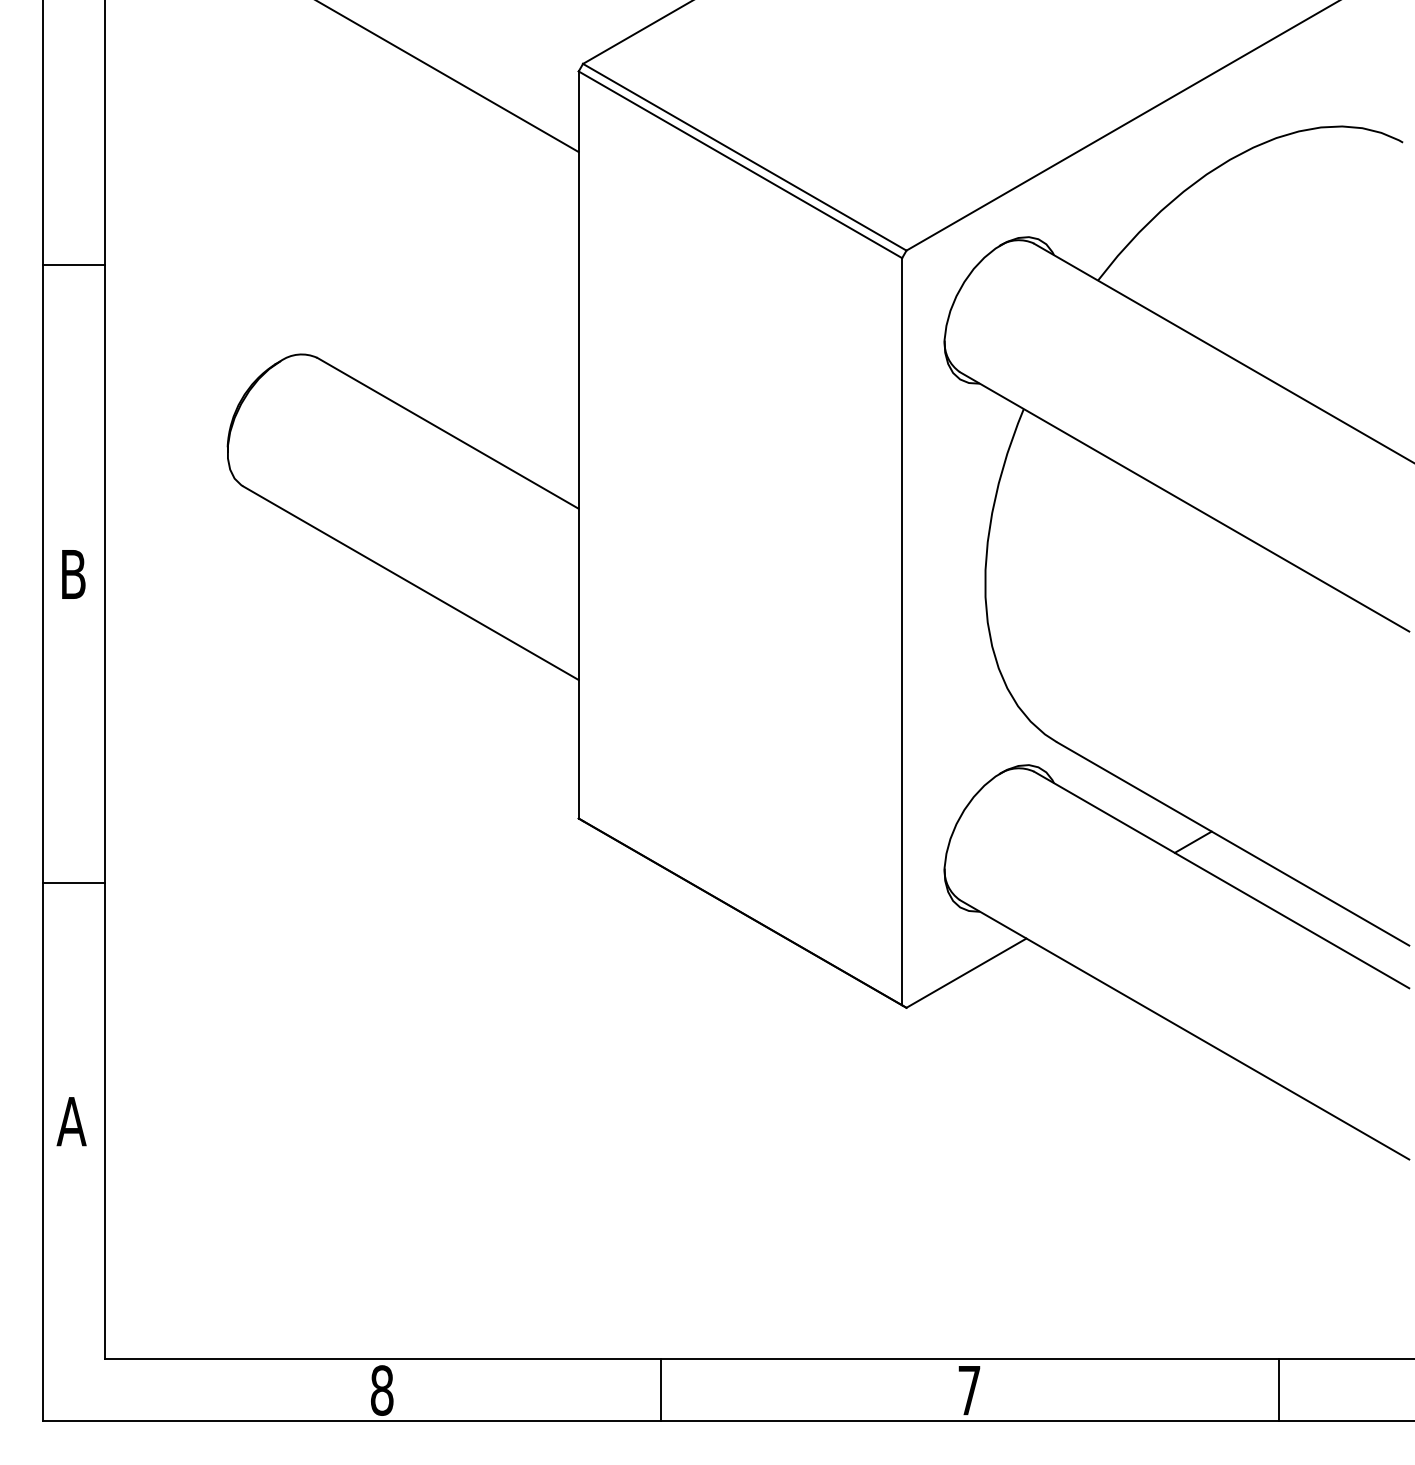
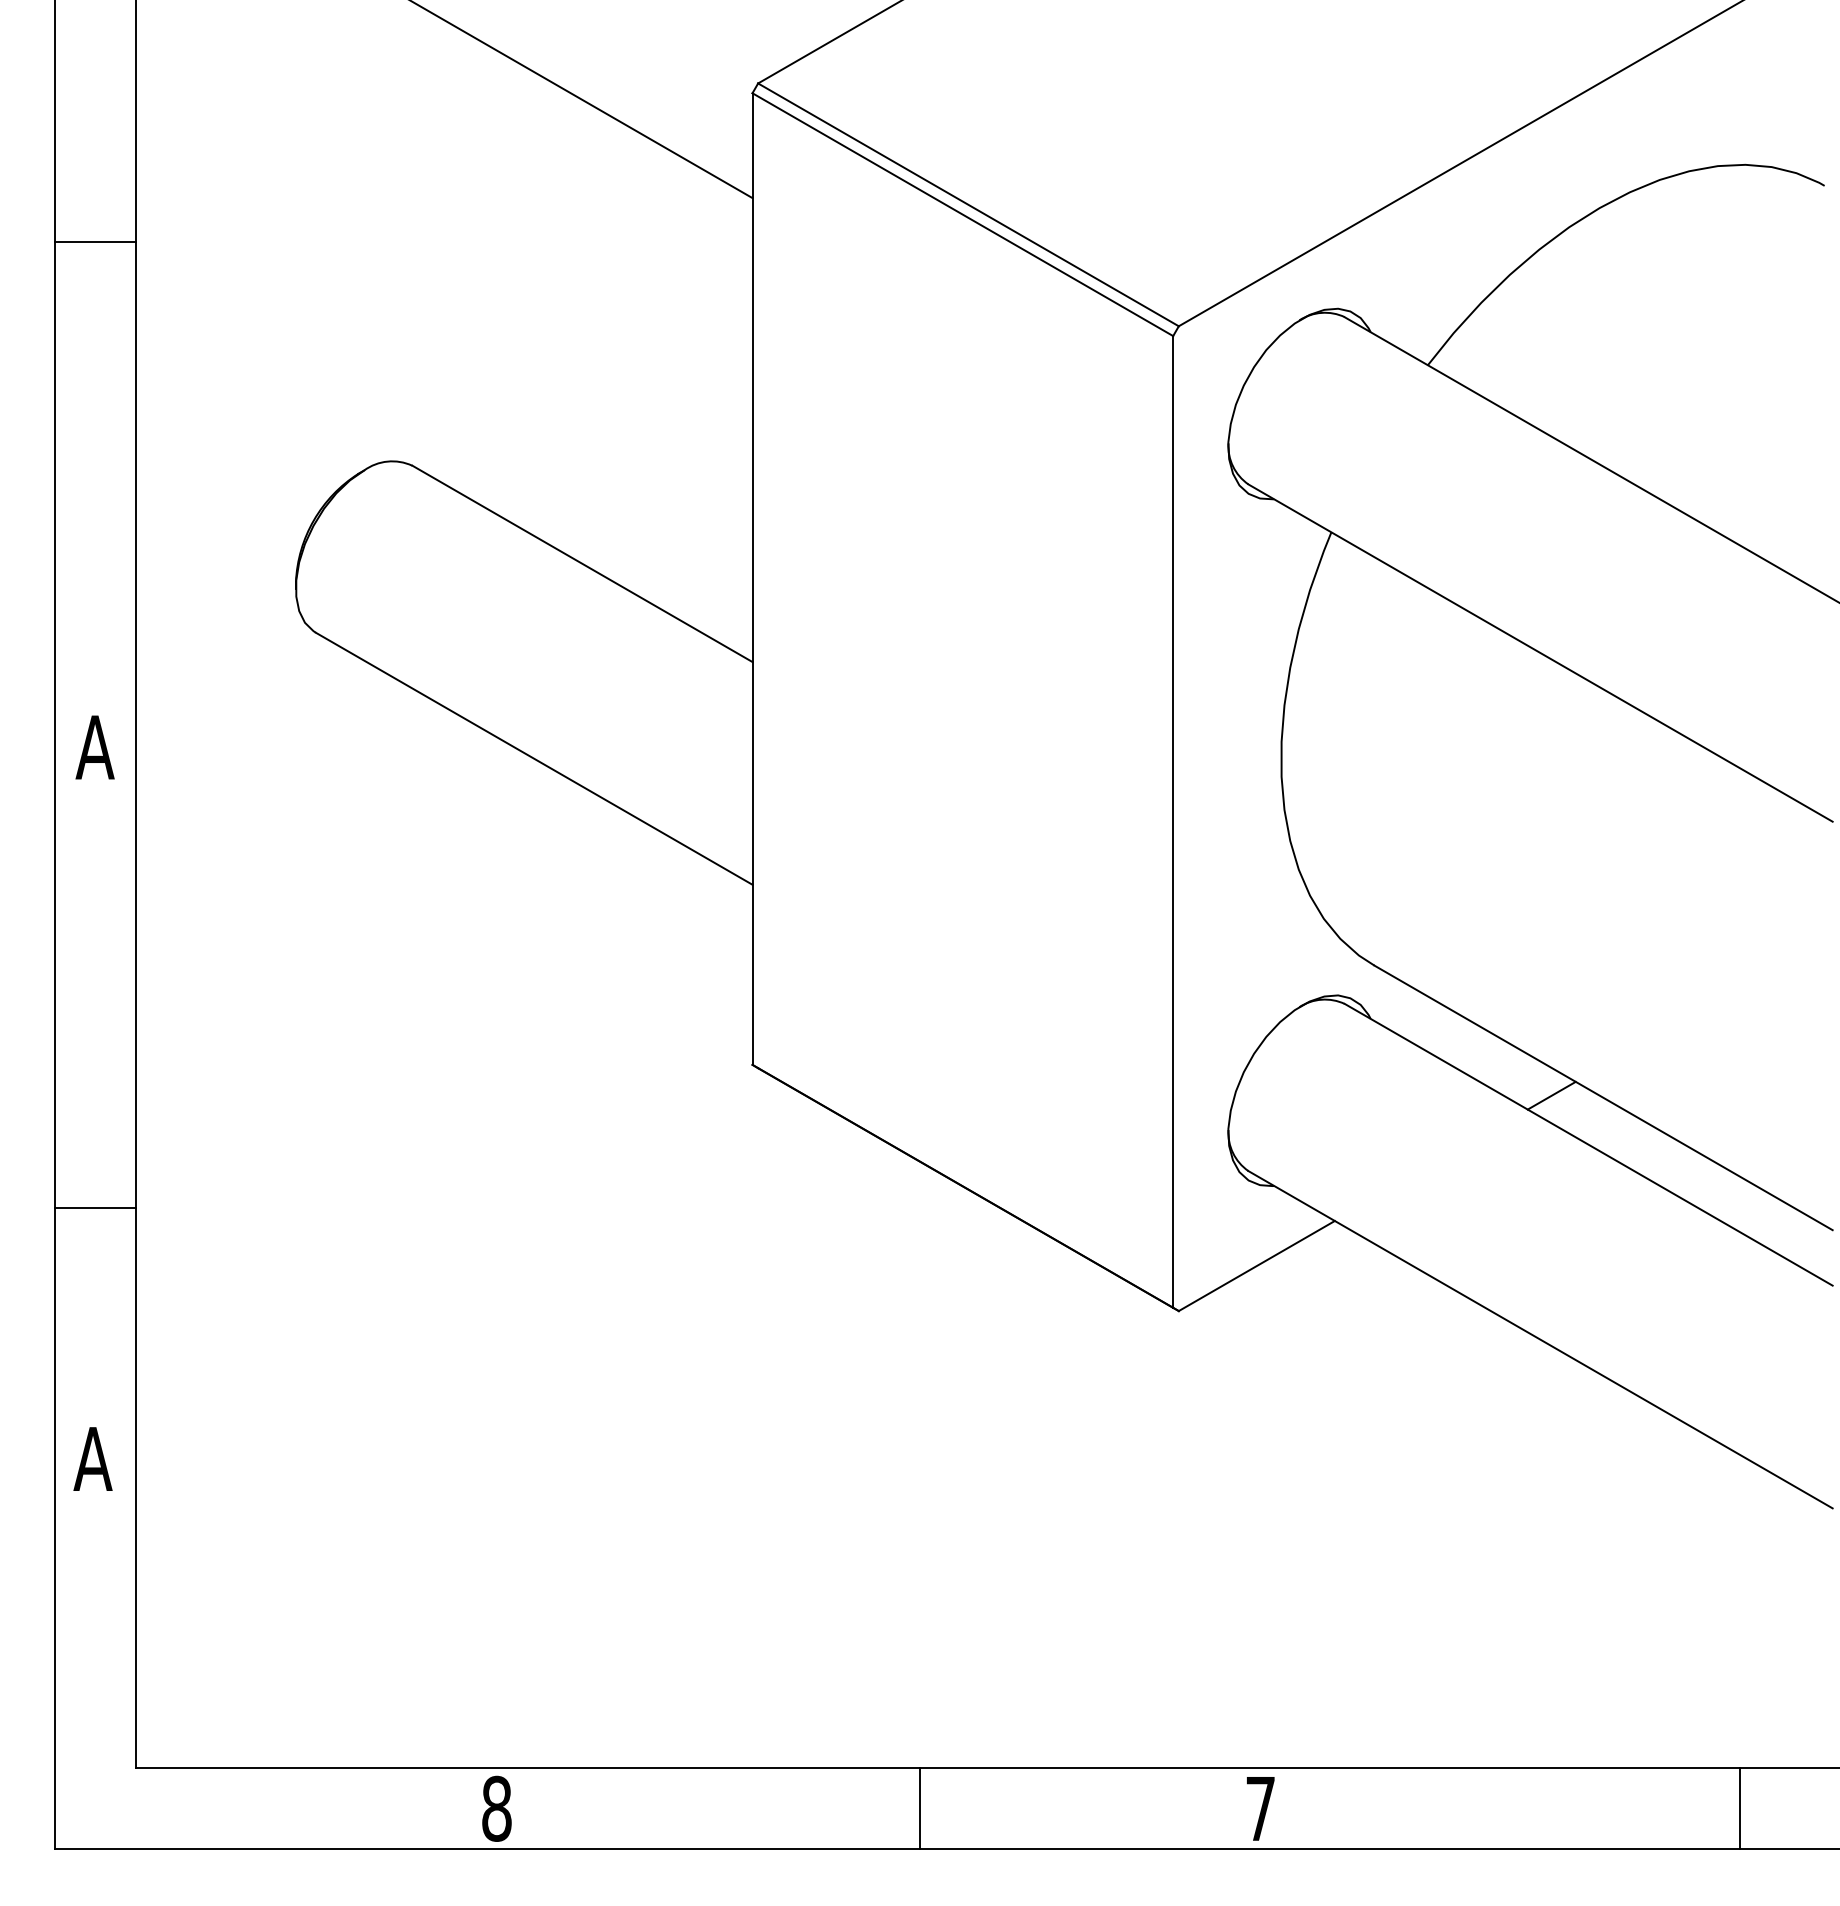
line: (73, 265) -> (95, 242), moved
text: (72, 574) -> (94, 747), B -> A
line: (73, 883) -> (95, 1208), moved
line: (660, 1390) -> (920, 1808), moved
line: (1279, 1390) -> (1739, 1808), moved

